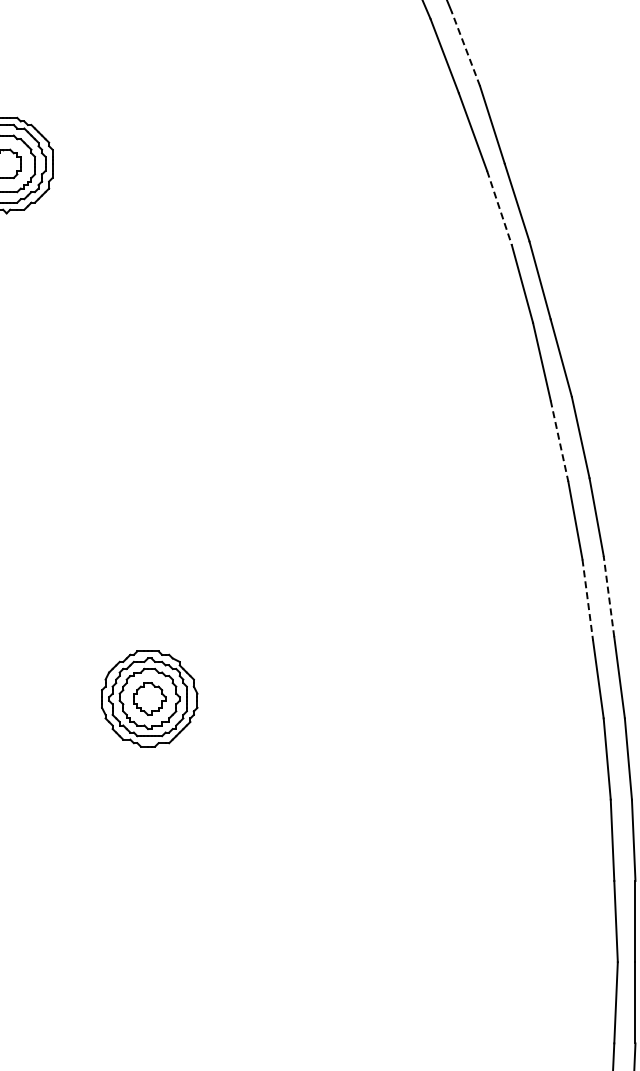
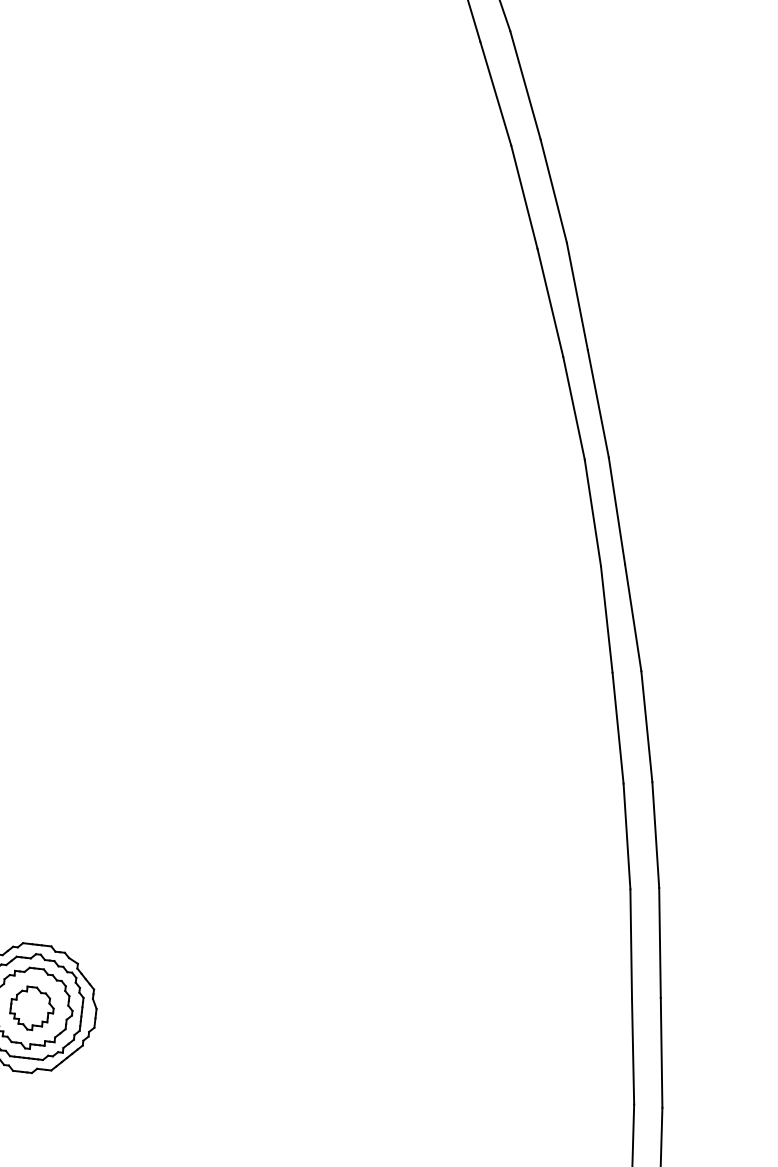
line: (465, 49) -> (553, 191), dashed -> solid
line: (499, 208) -> (573, 408), dashed -> solid
line: (559, 441) -> (617, 728), dashed -> solid
line: (608, 596) -> (659, 942), dashed -> solid
line: (587, 600) -> (630, 944), dashed -> solid

